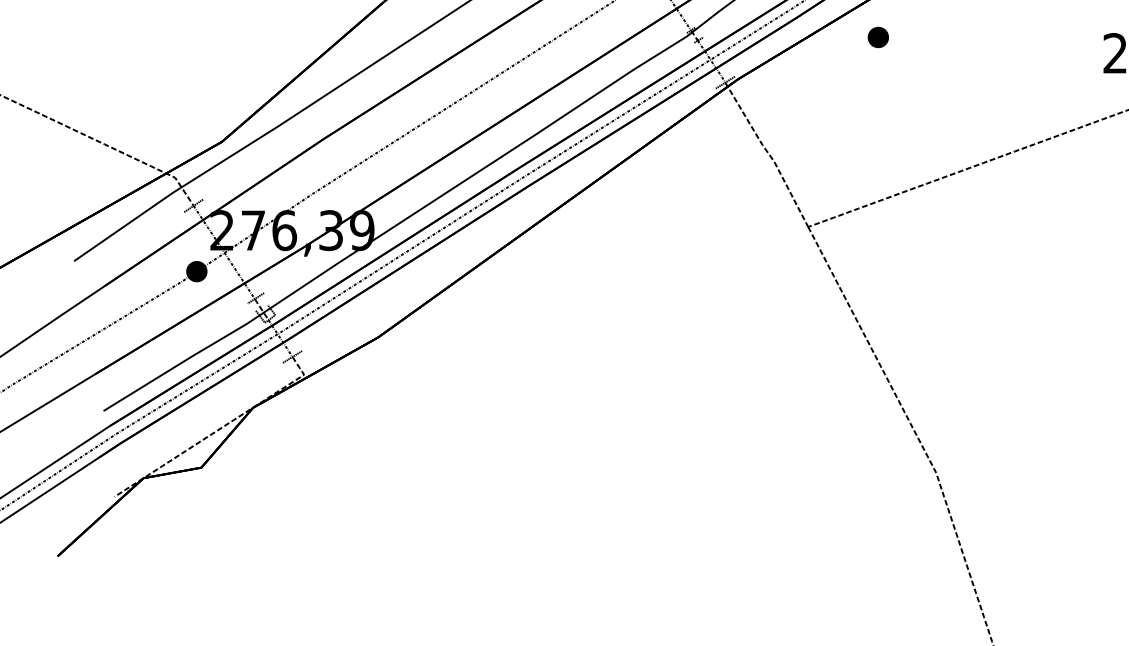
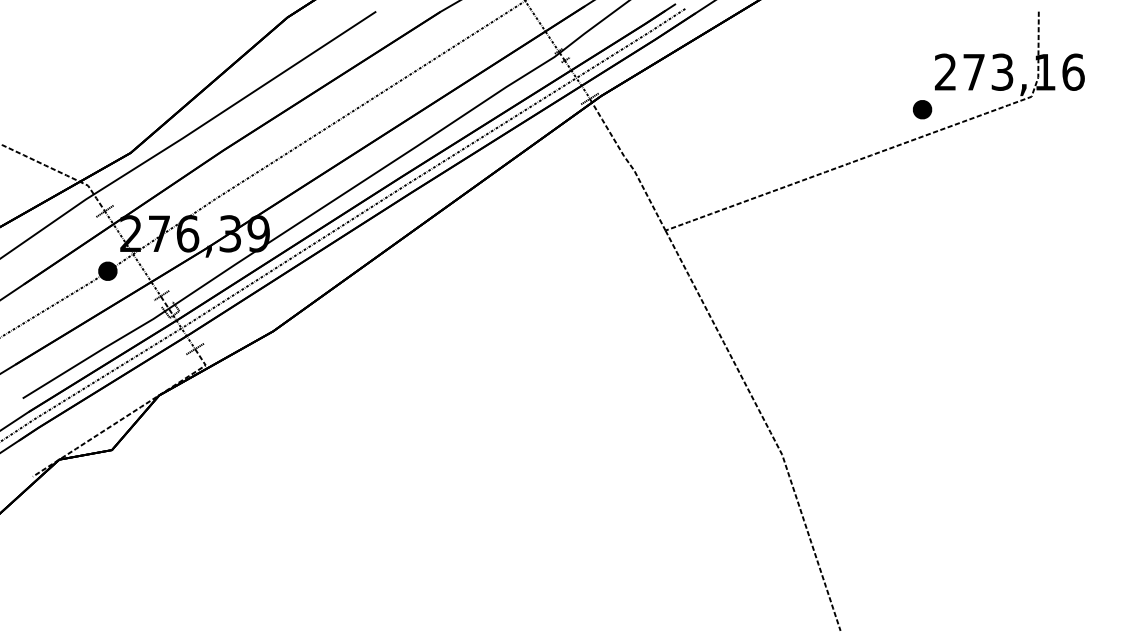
part: (878, 37) -> (922, 109), moved

